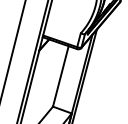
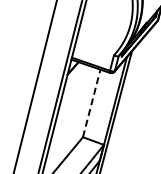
line: (60, 76) -> (91, 103), solid -> dashed

